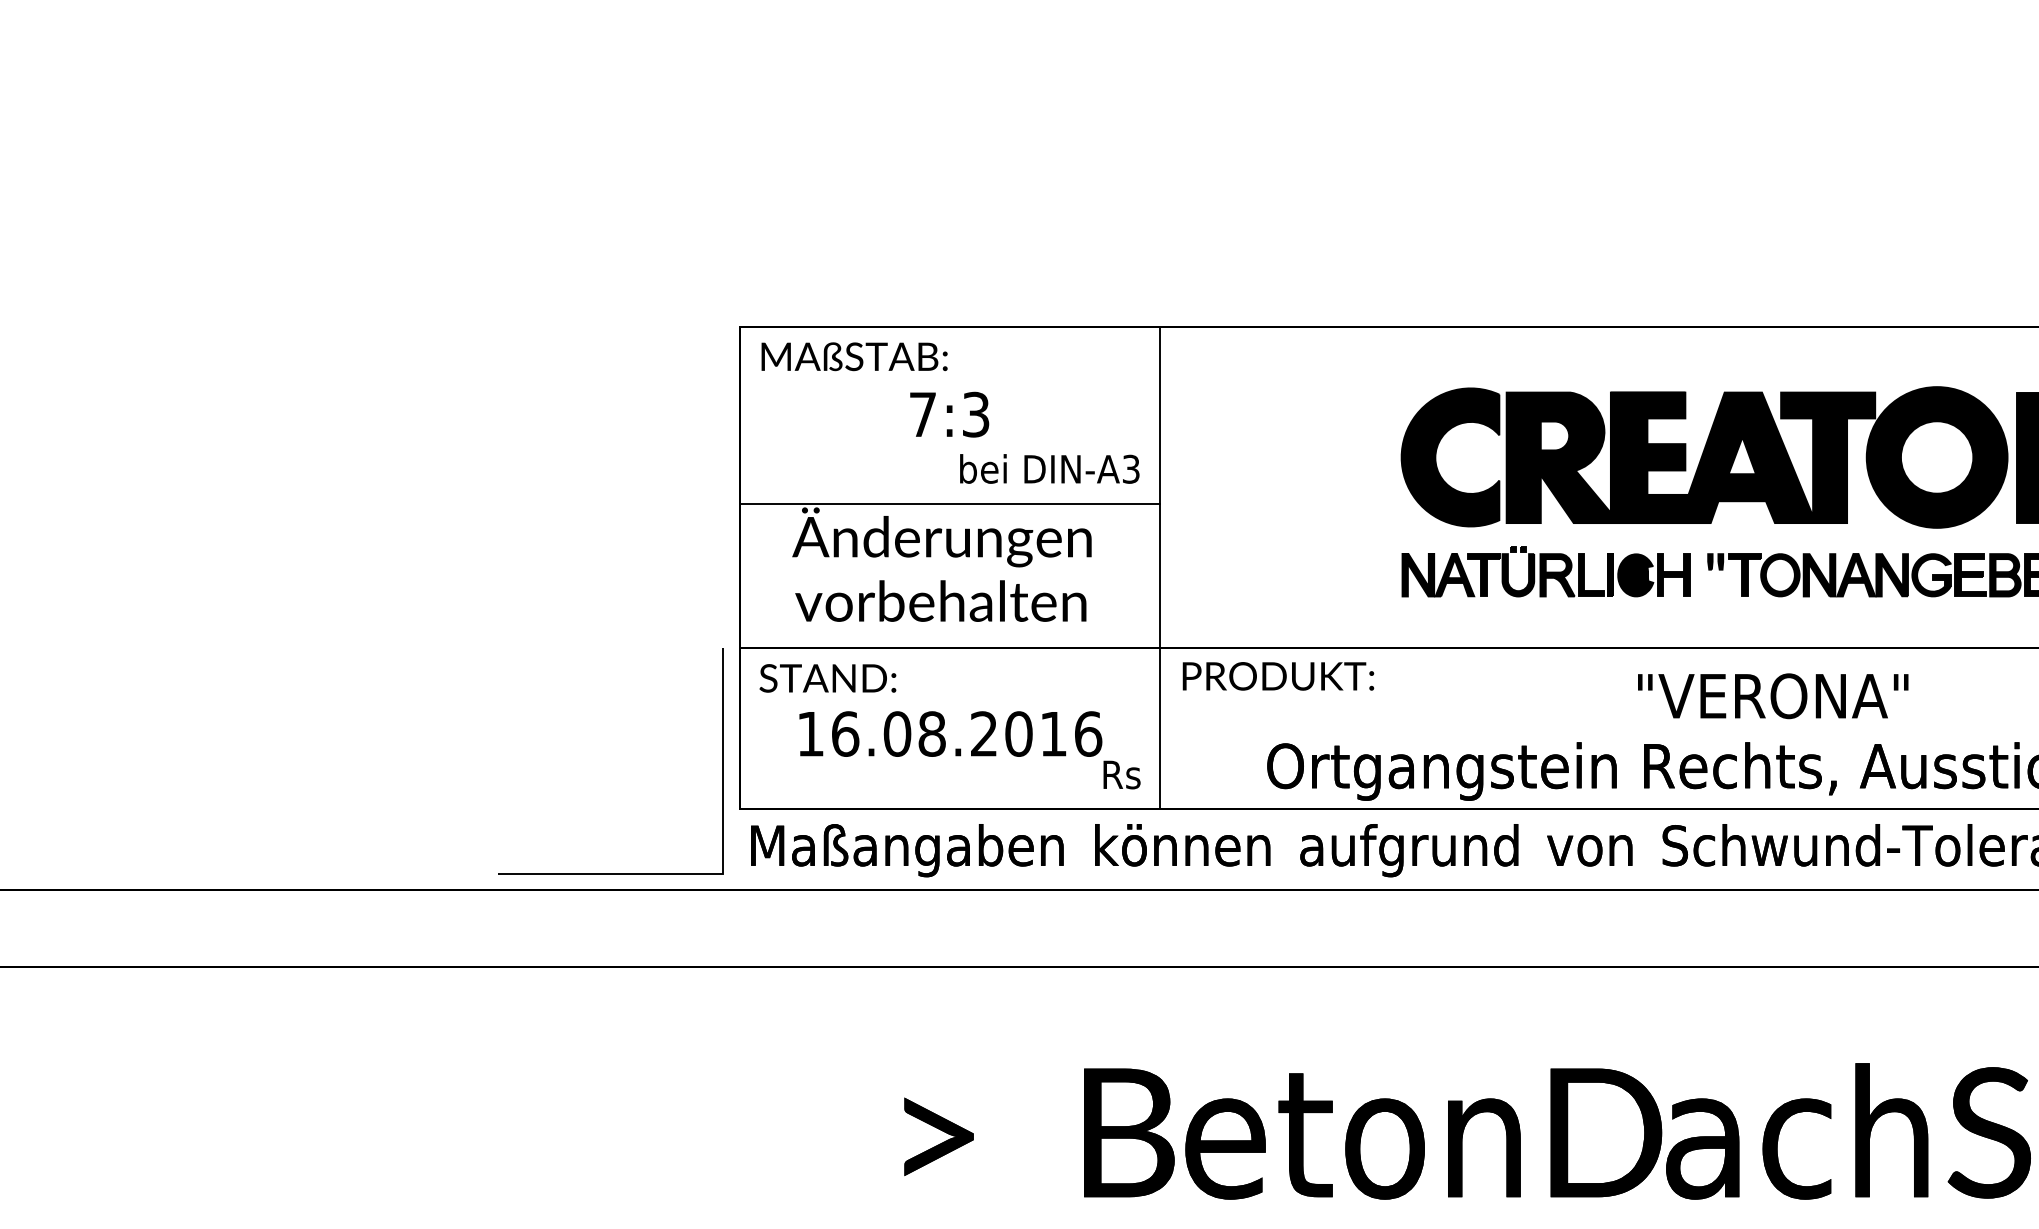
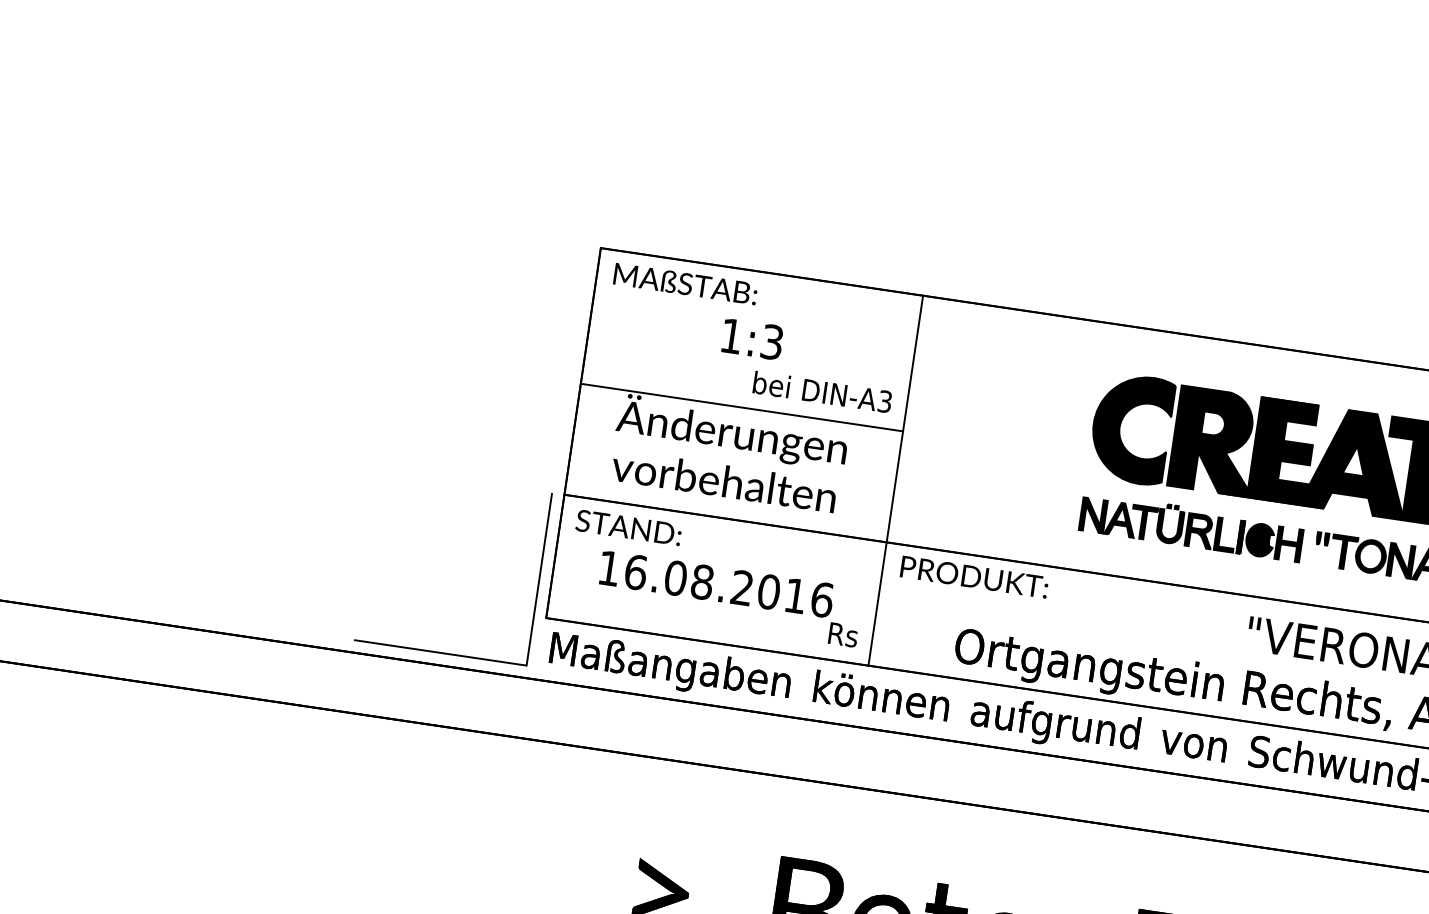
text: (922, 414) -> (731, 336), 7:3 -> 1:3

